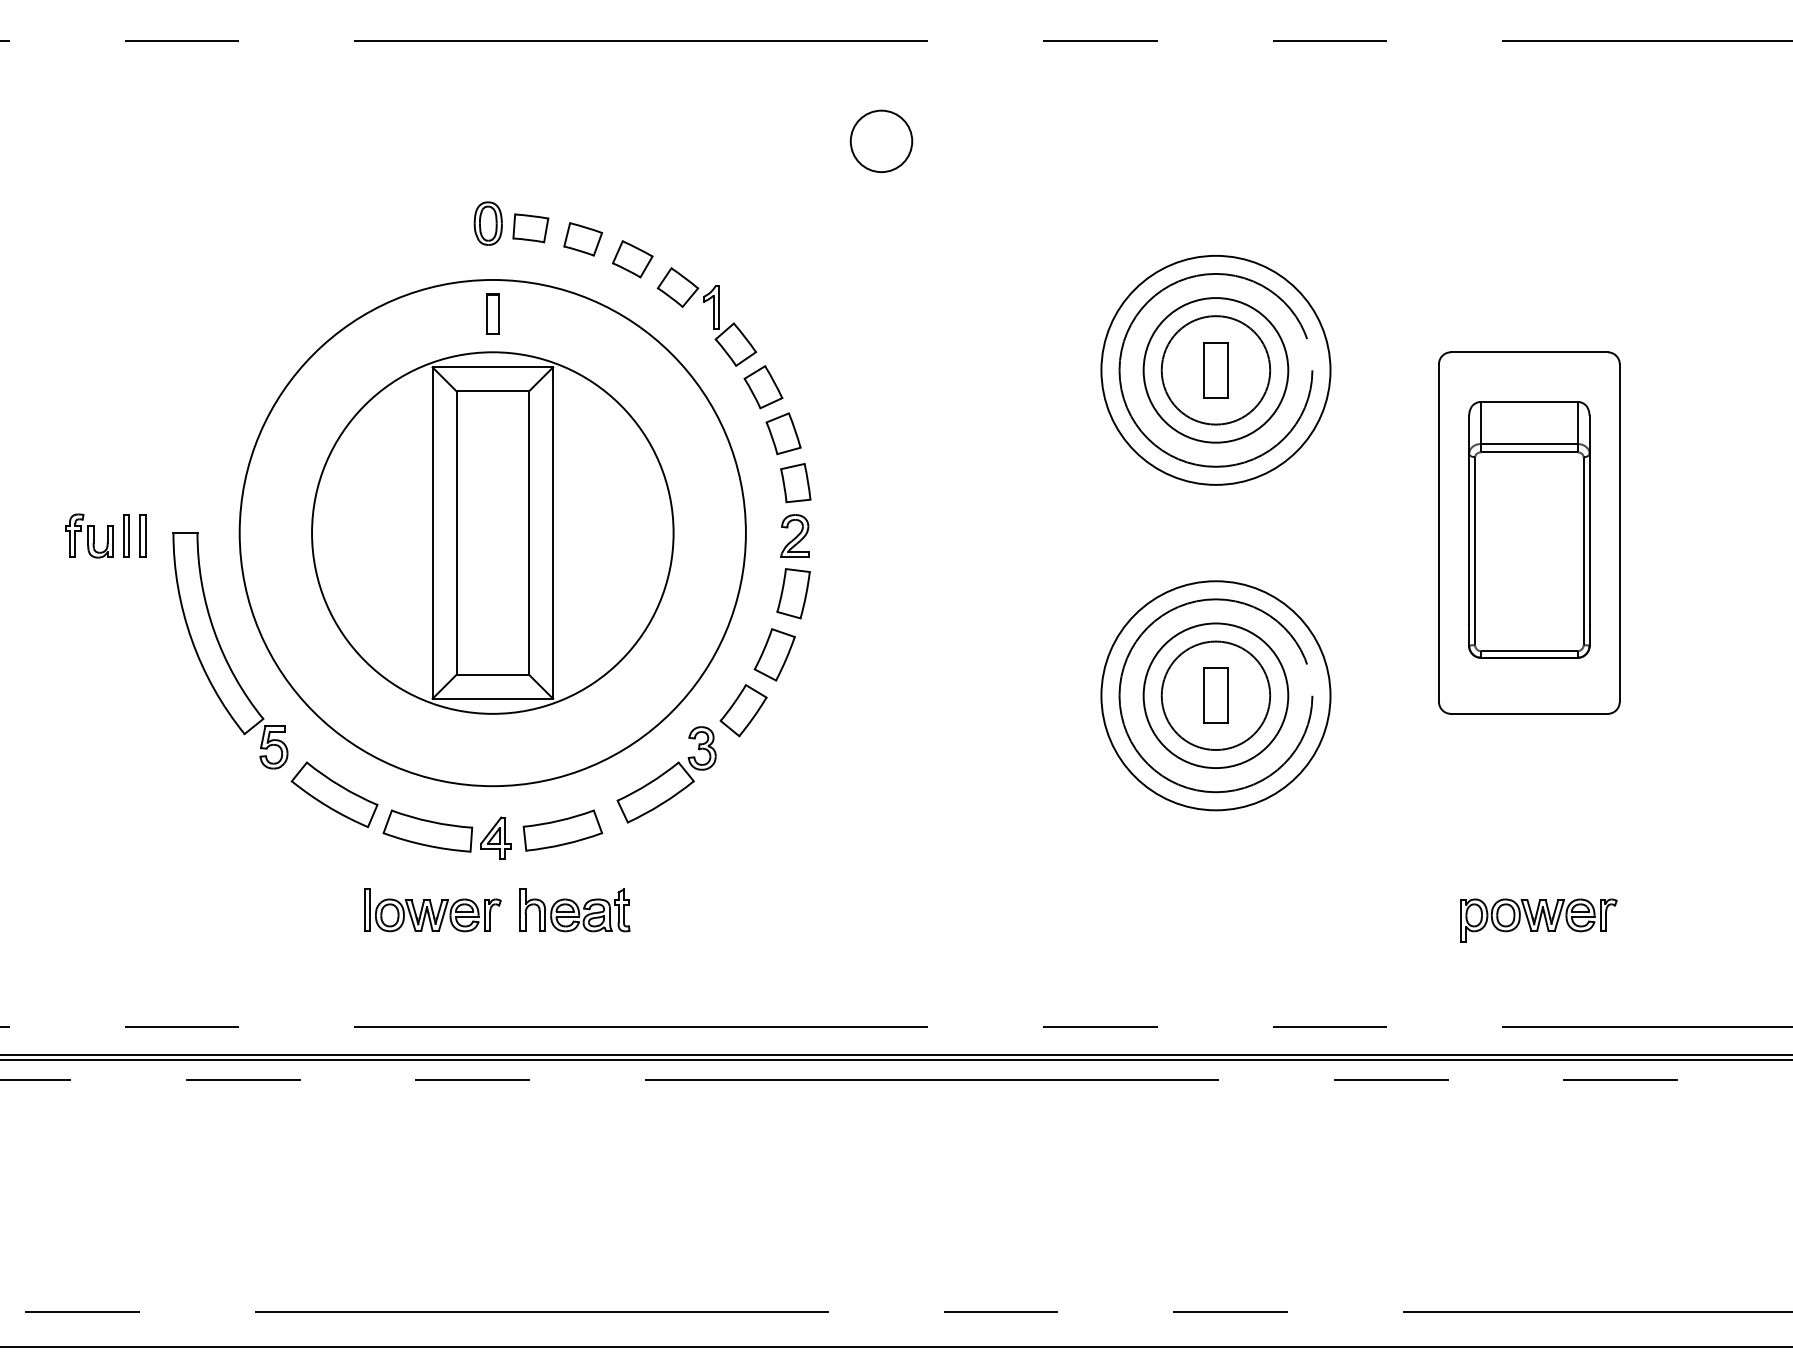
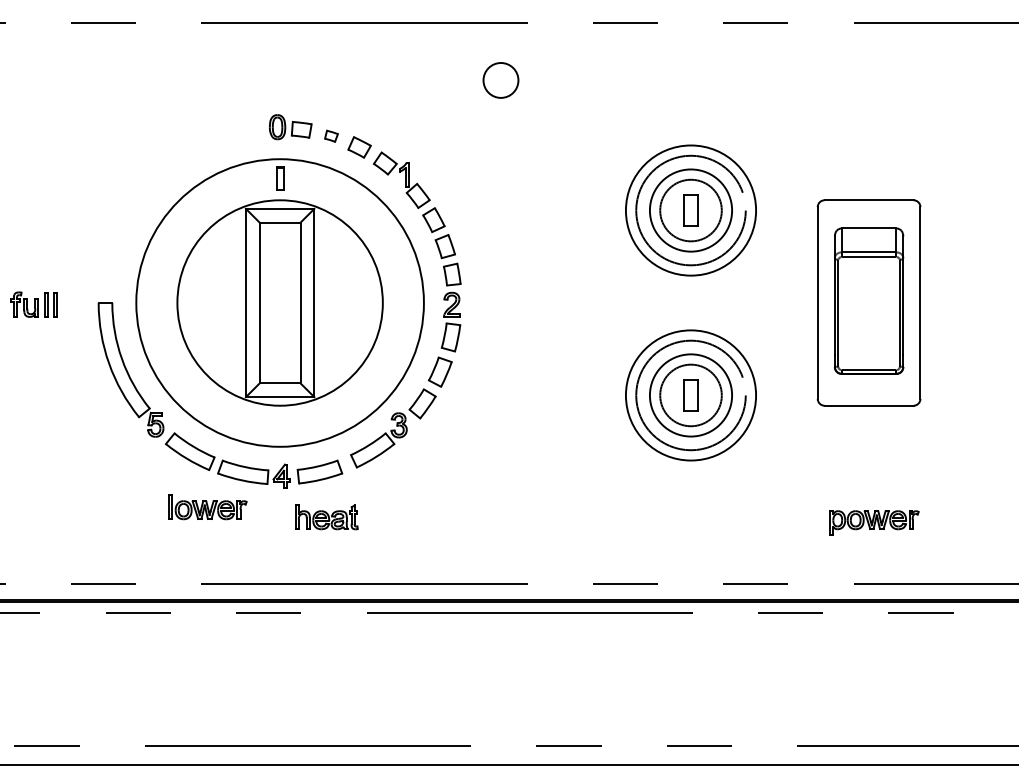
part: (583, 240) -> (331, 136), size x0.6
part: (104, 535) -> (33, 304), moved
part: (431, 910) -> (207, 507), moved

